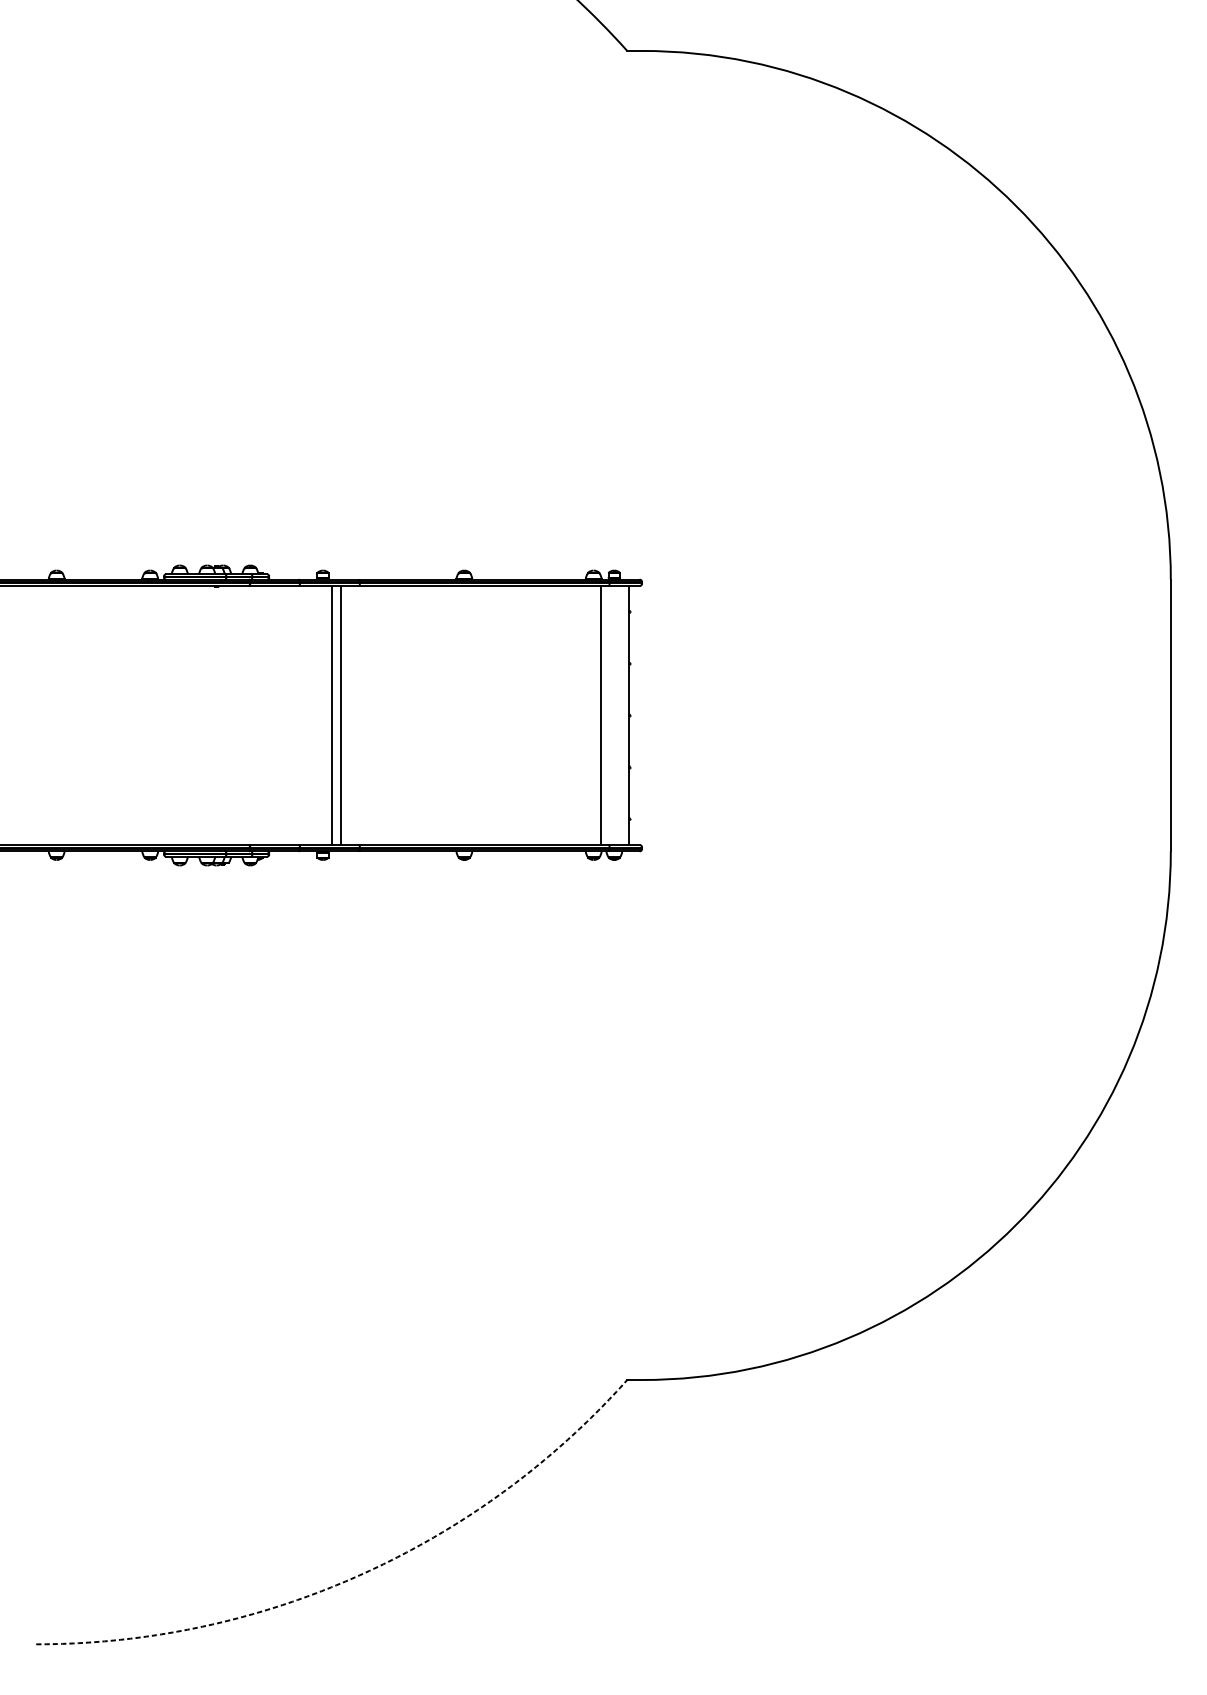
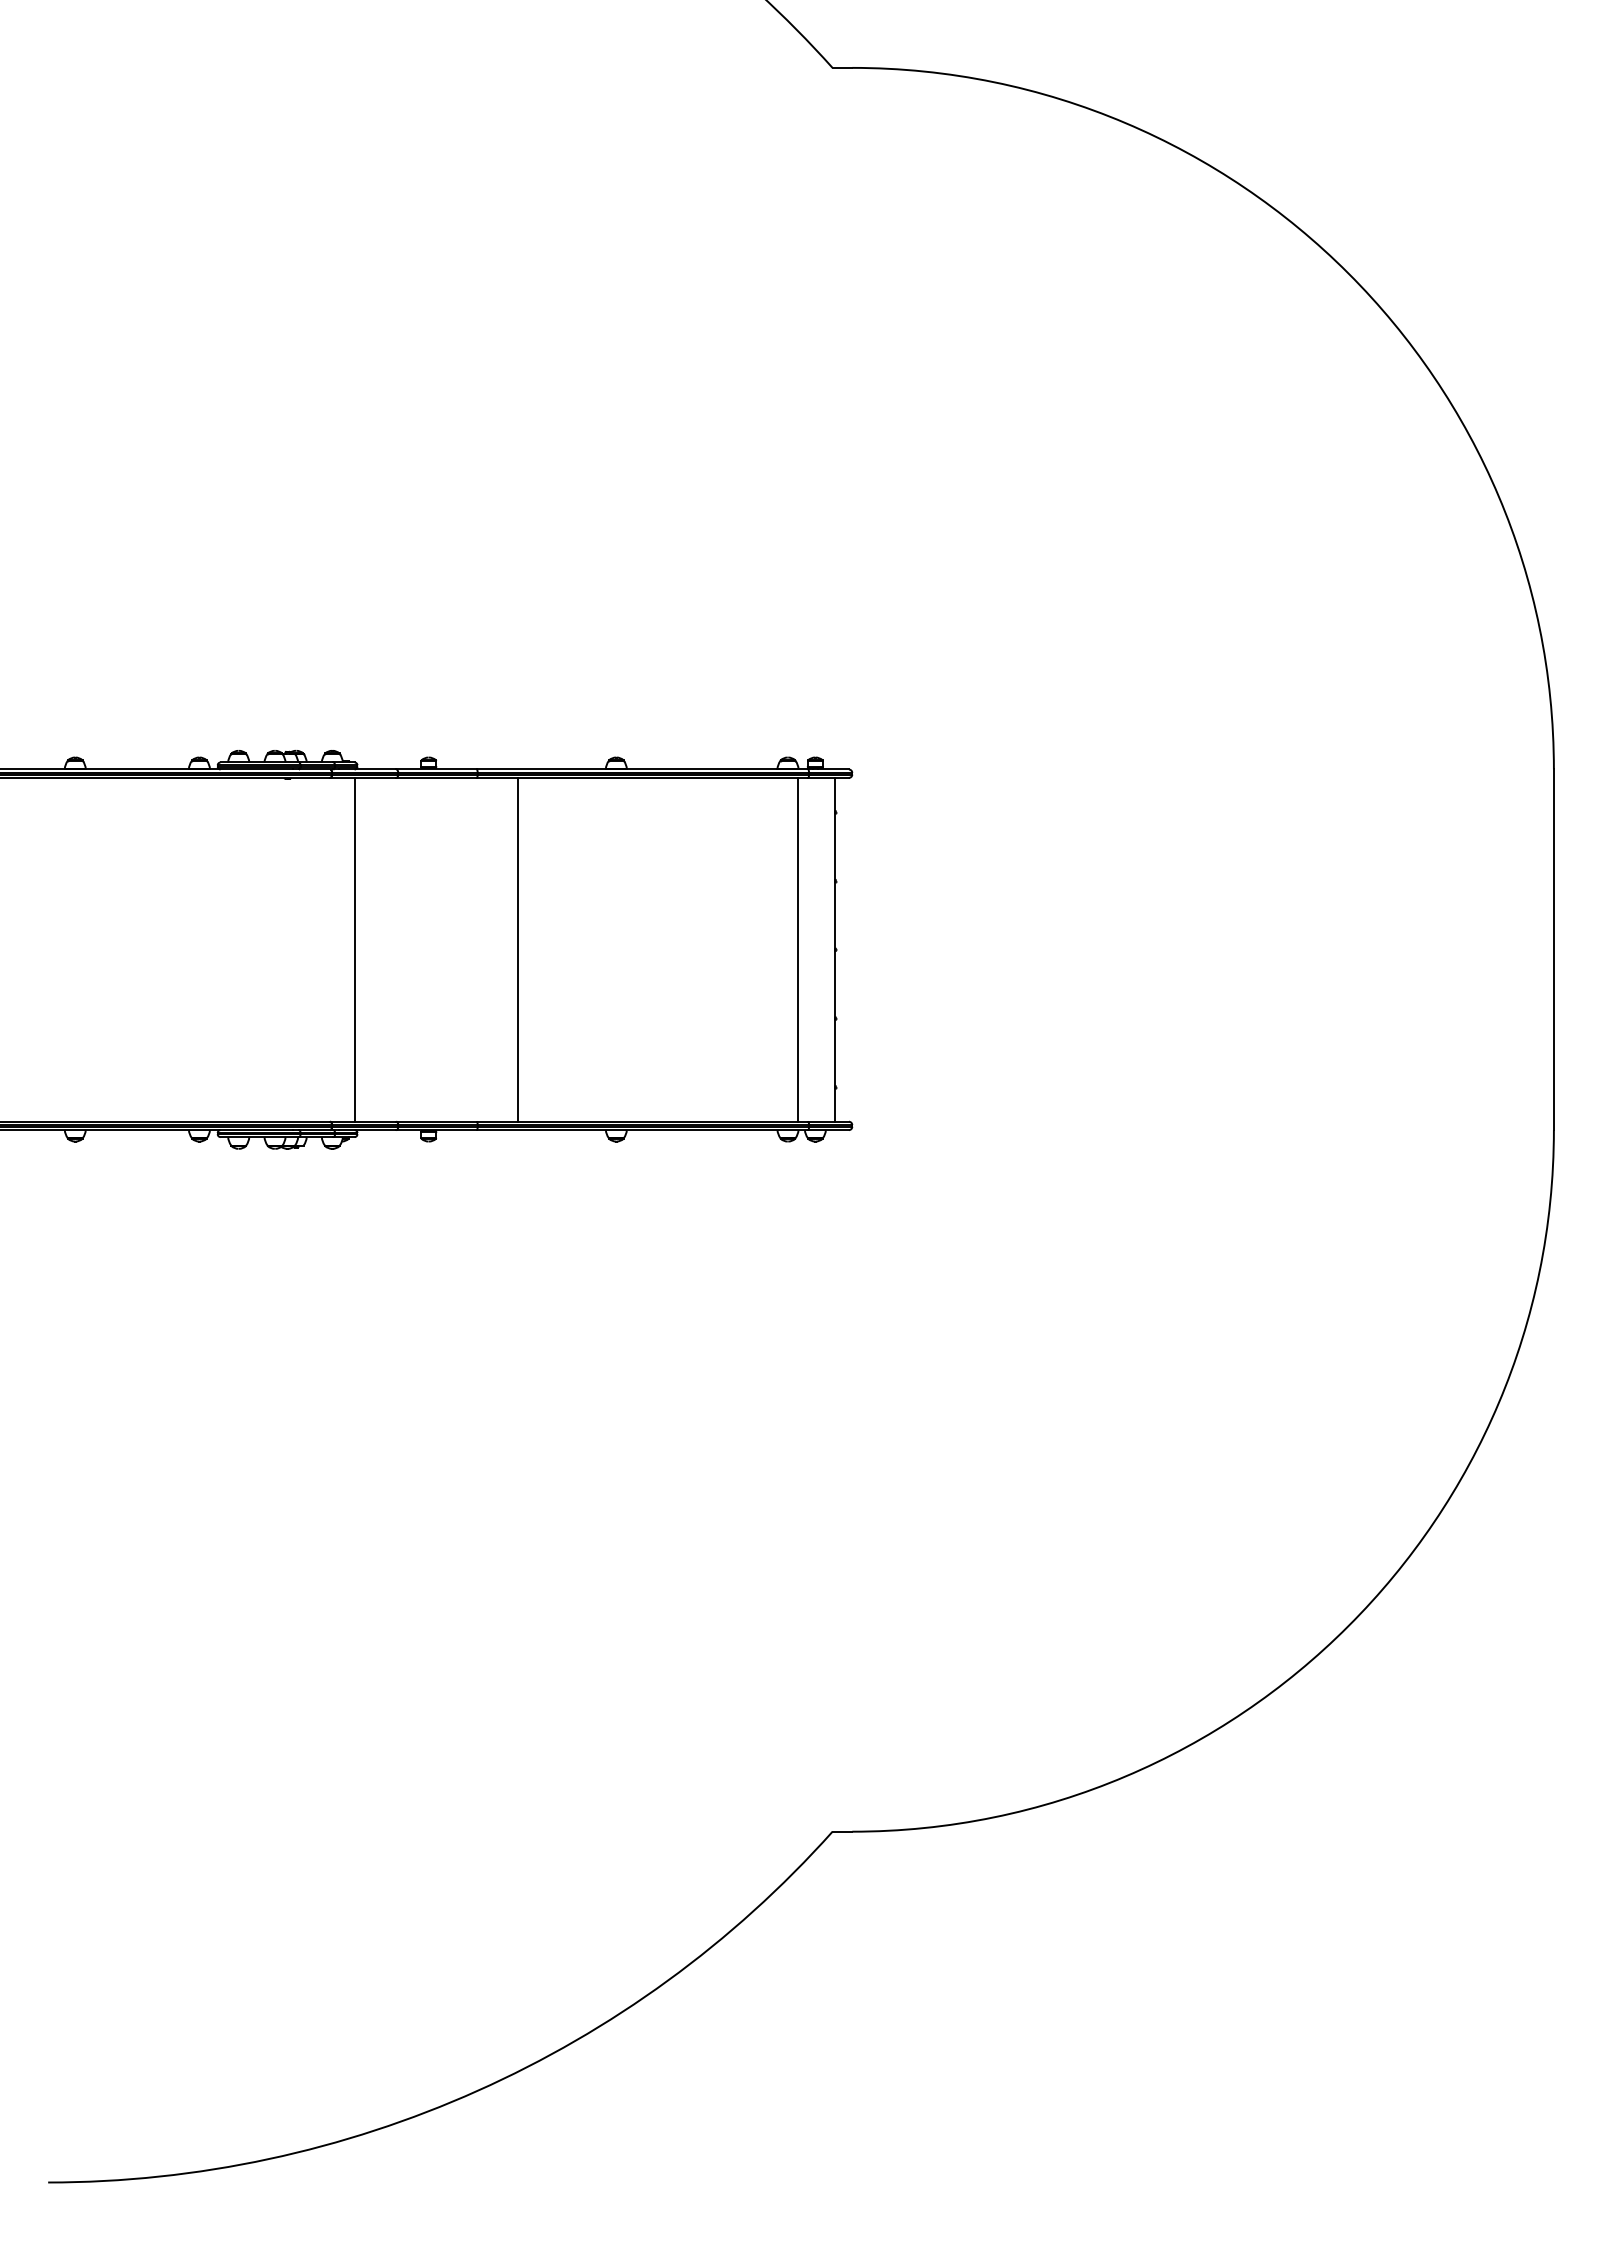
line: (331, 715) -> (354, 949), moved
line: (341, 715) -> (518, 949), moved
arc: (359, 1575) -> (477, 2090), dashed -> solid

